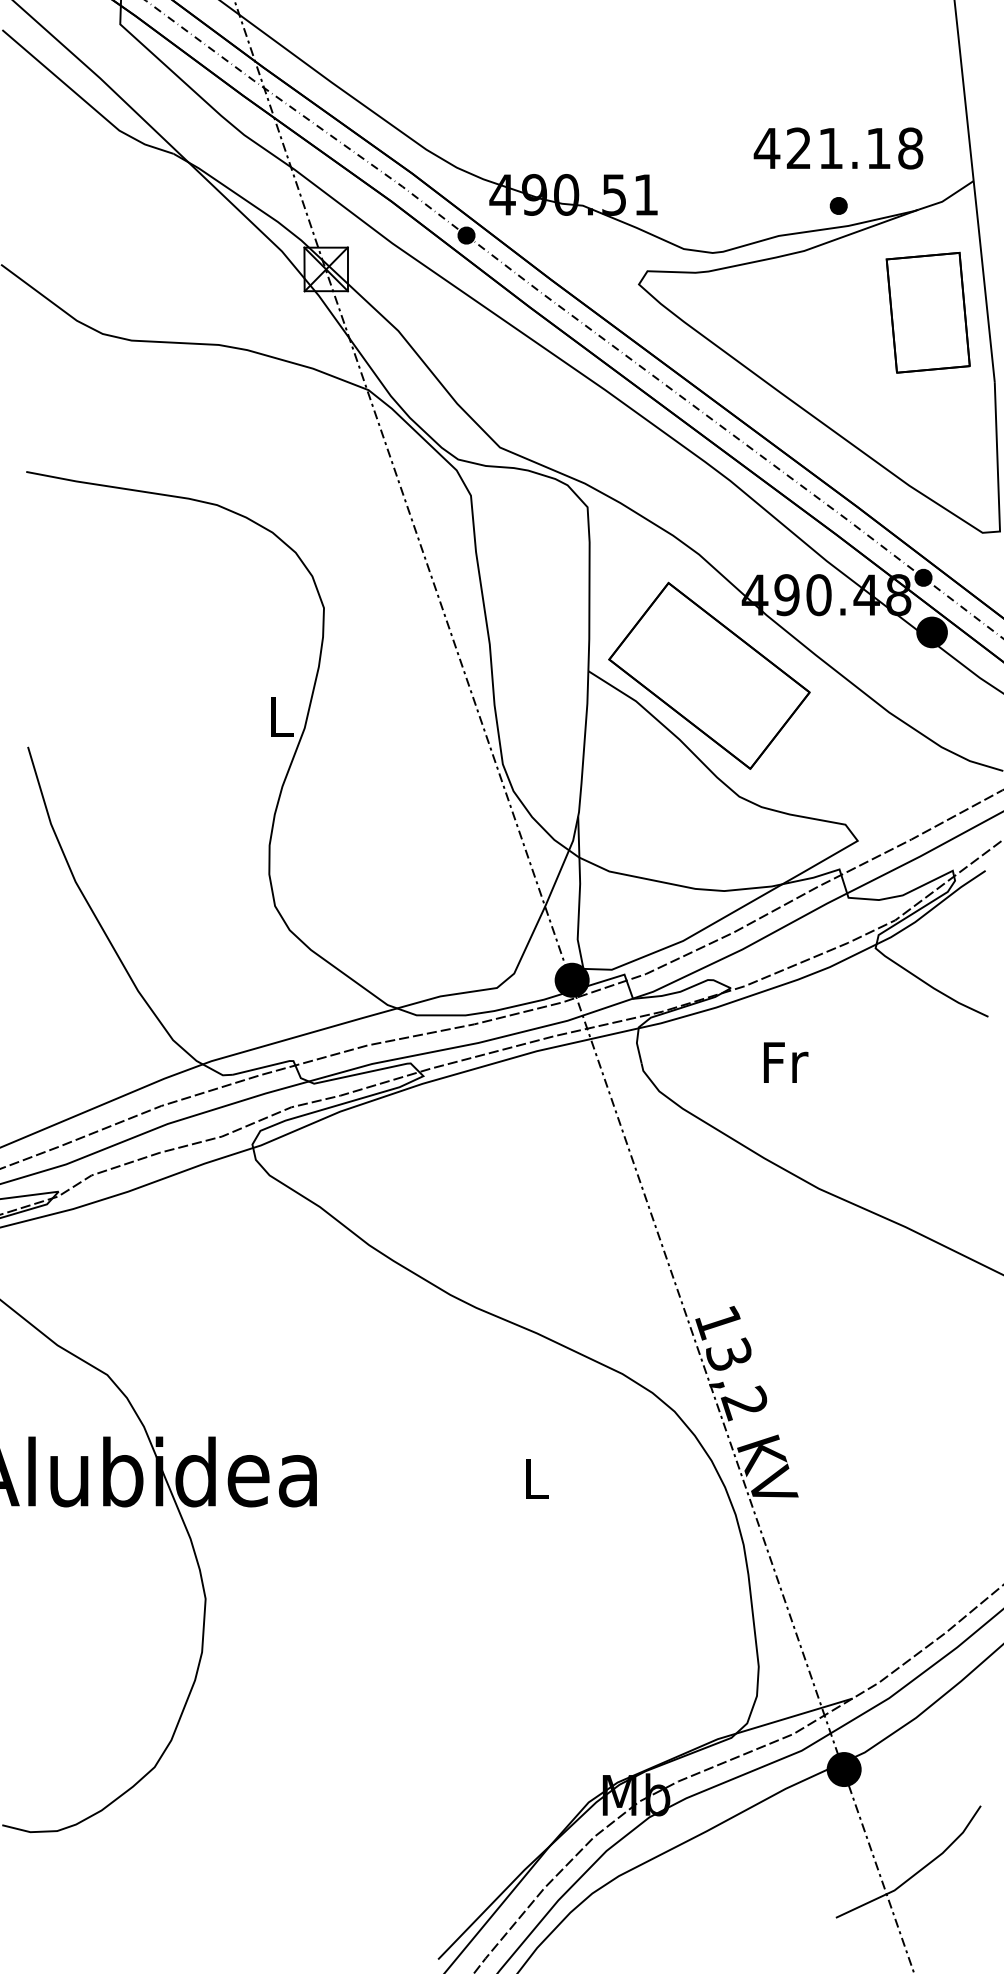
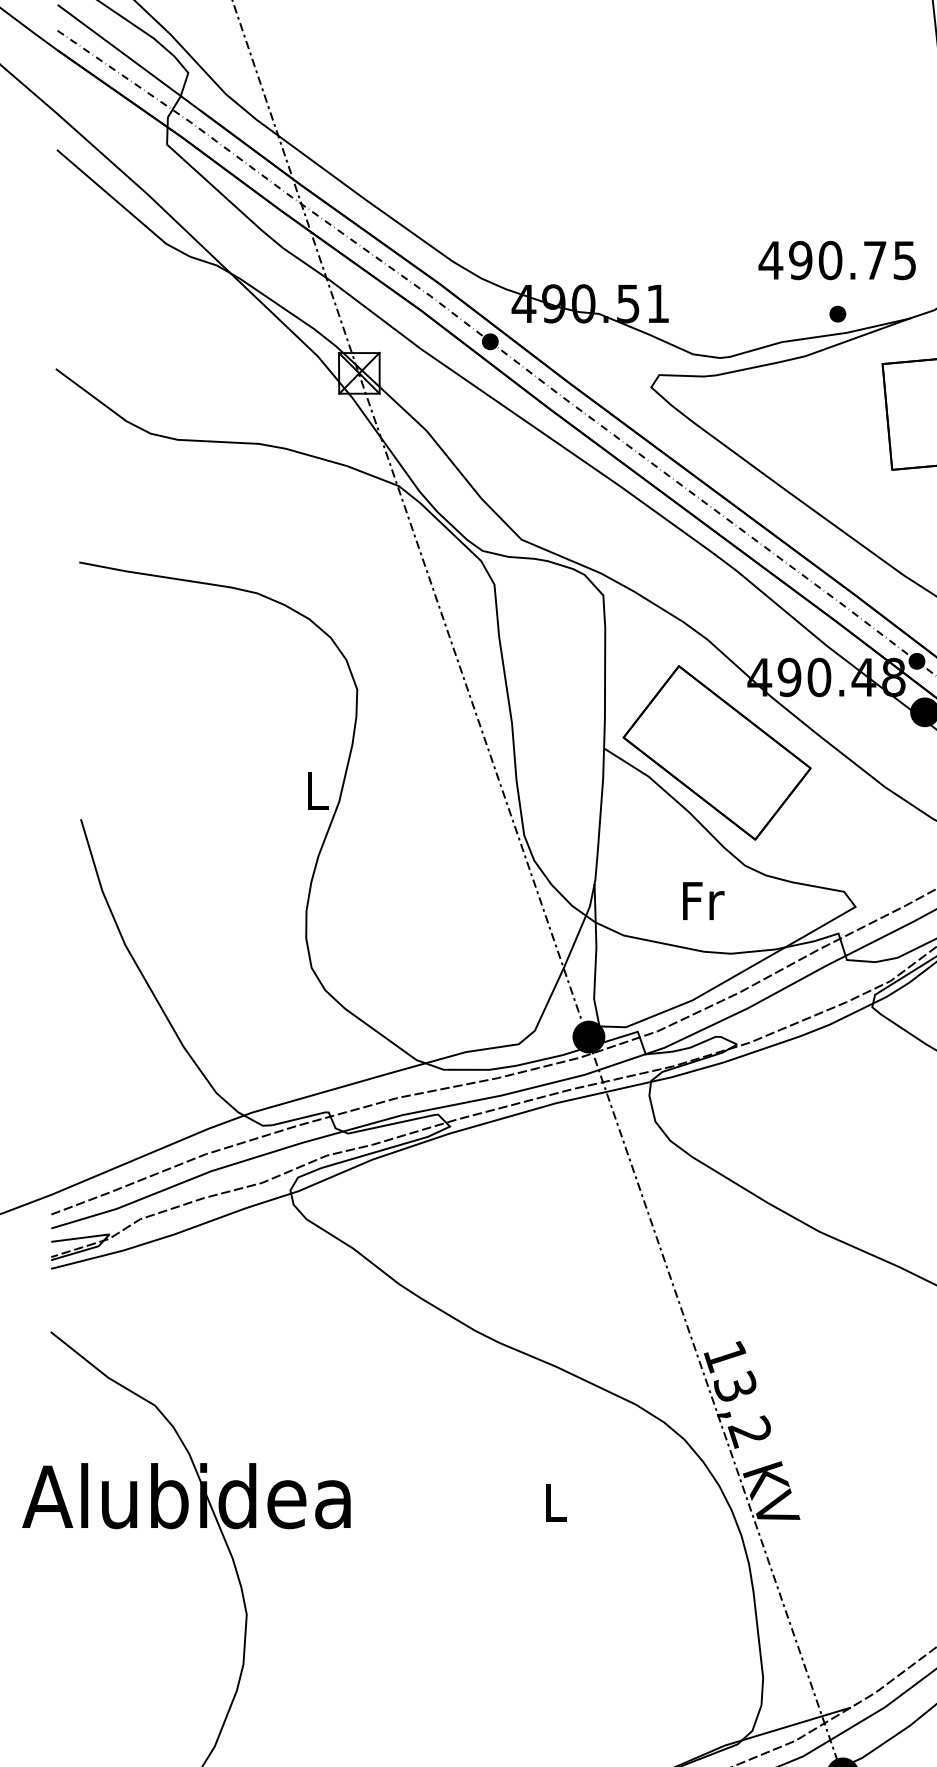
text: (854, 148) -> (852, 260), 421.18 -> 490.75
text: (786, 1062) -> (704, 900), moved

